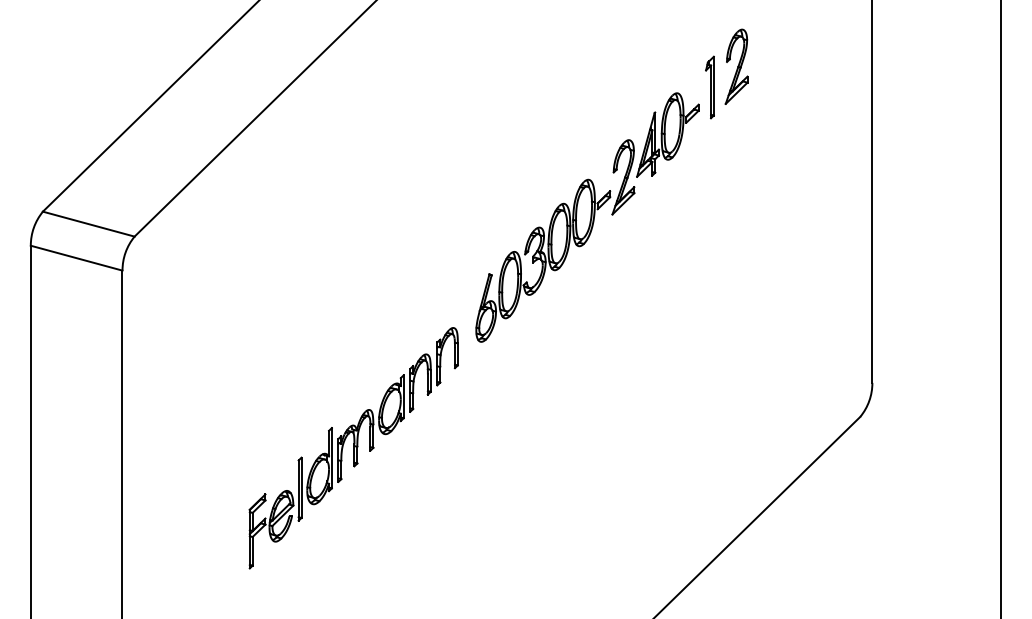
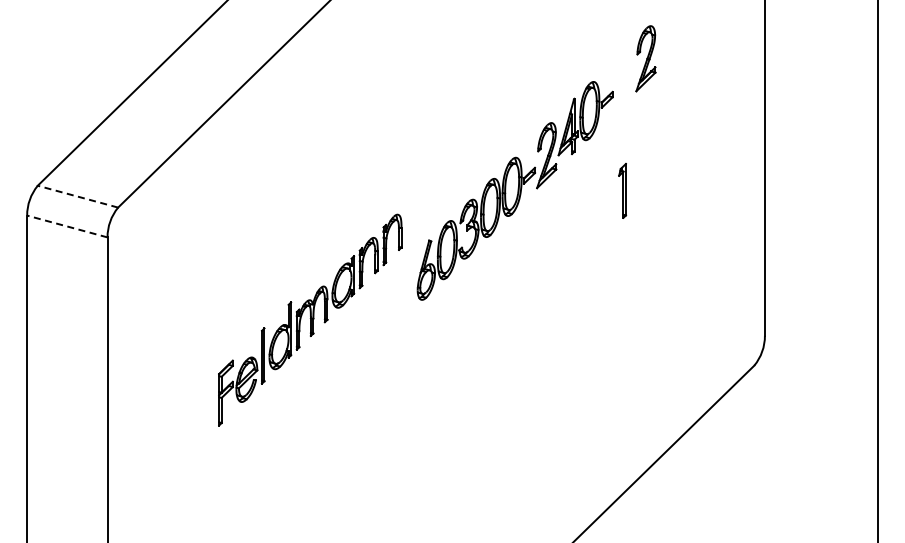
part: (709, 87) -> (622, 190), moved
line: (88, 223) -> (77, 196), solid -> dashed
line: (76, 258) -> (67, 226), solid -> dashed
part: (354, 447) -> (310, 319), moved

